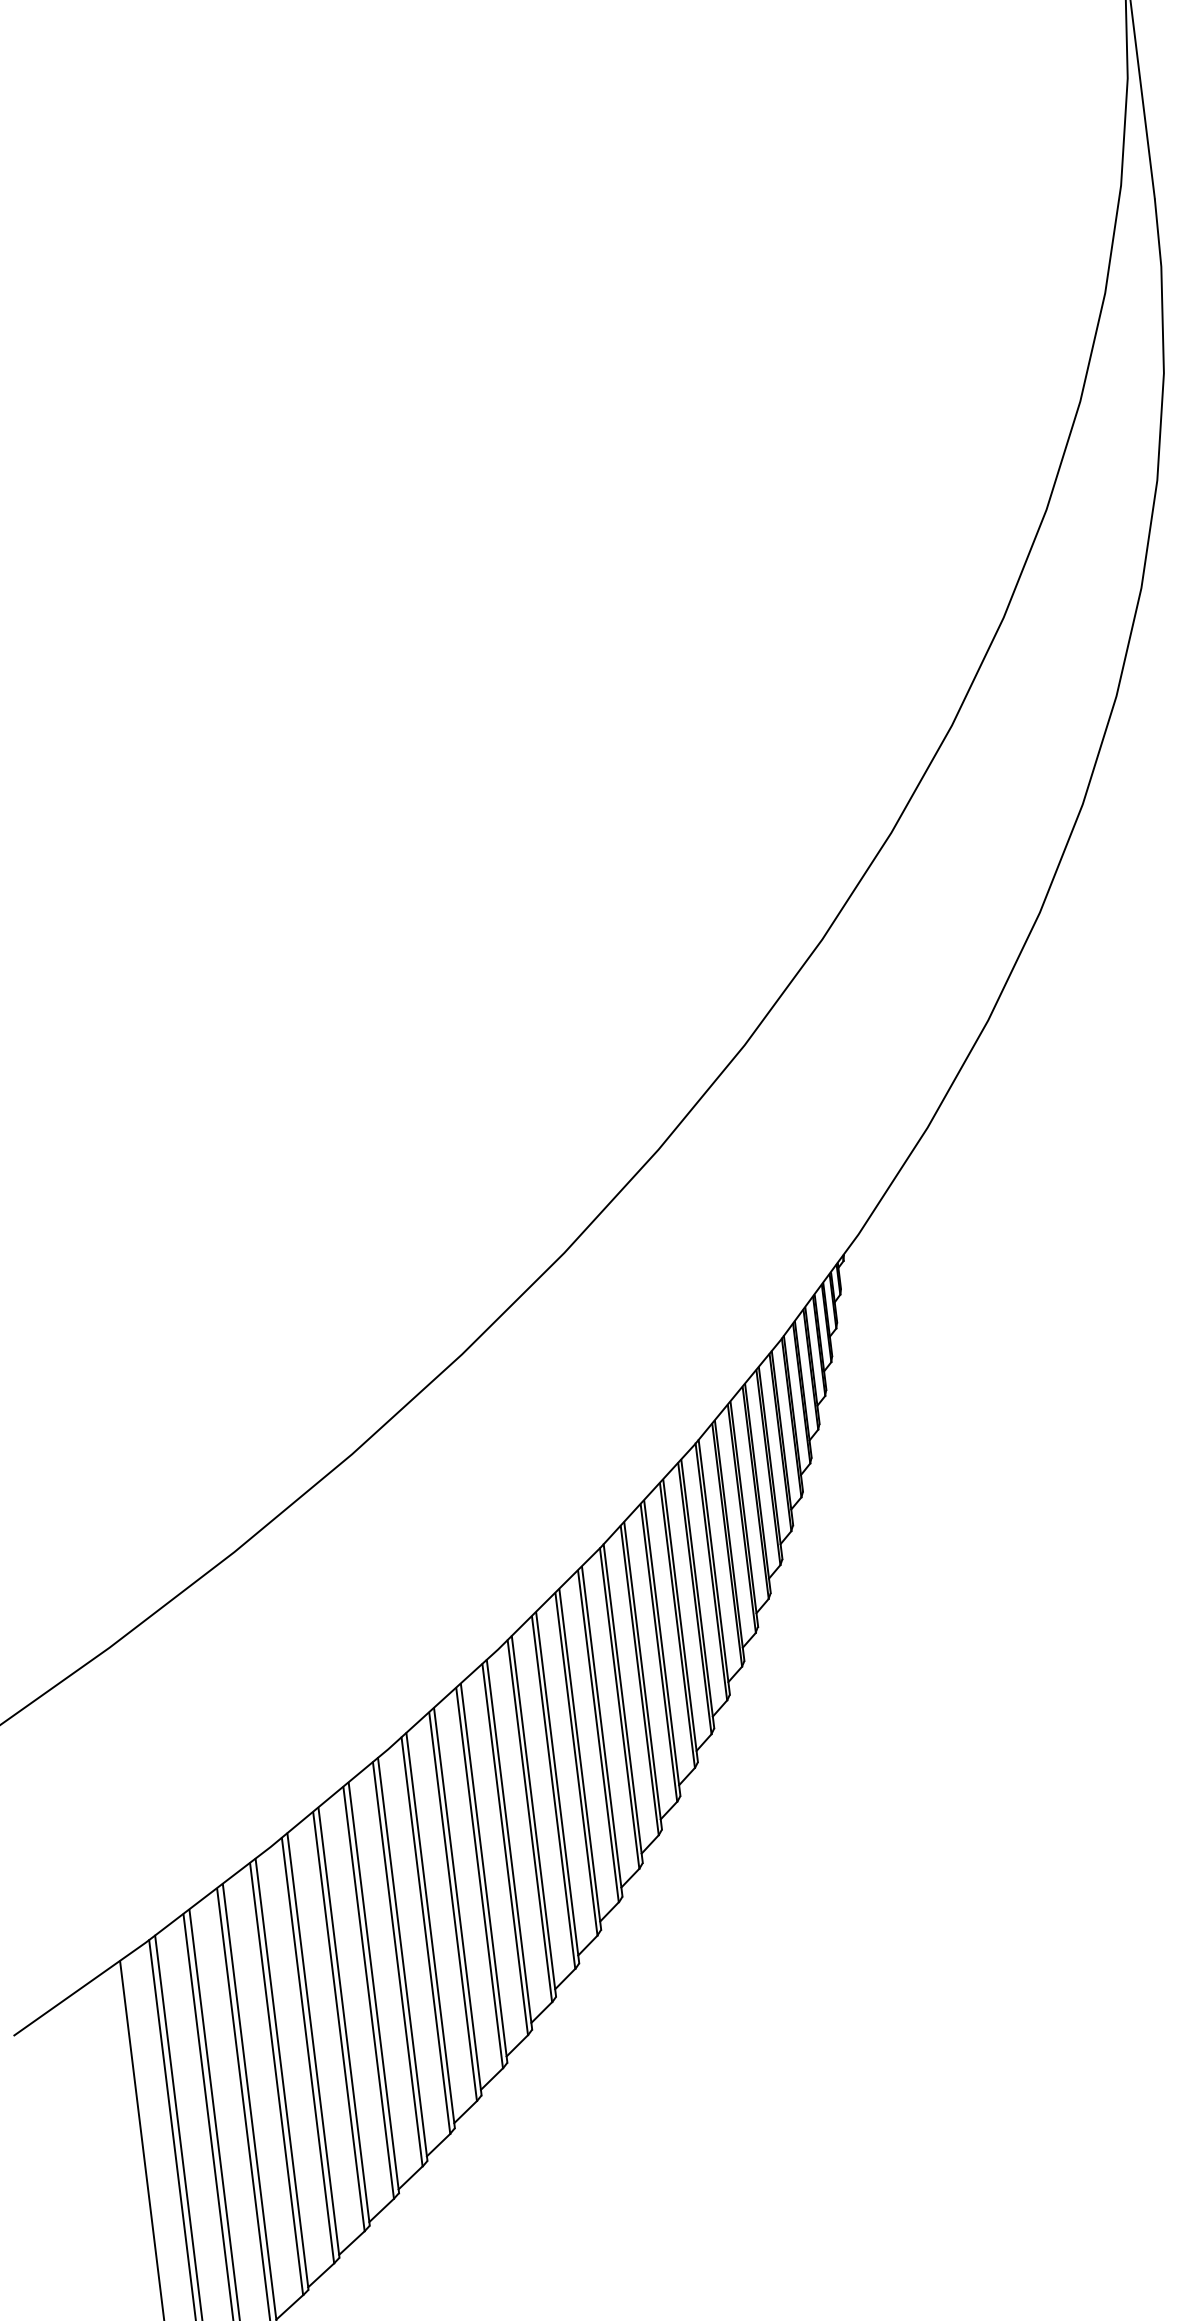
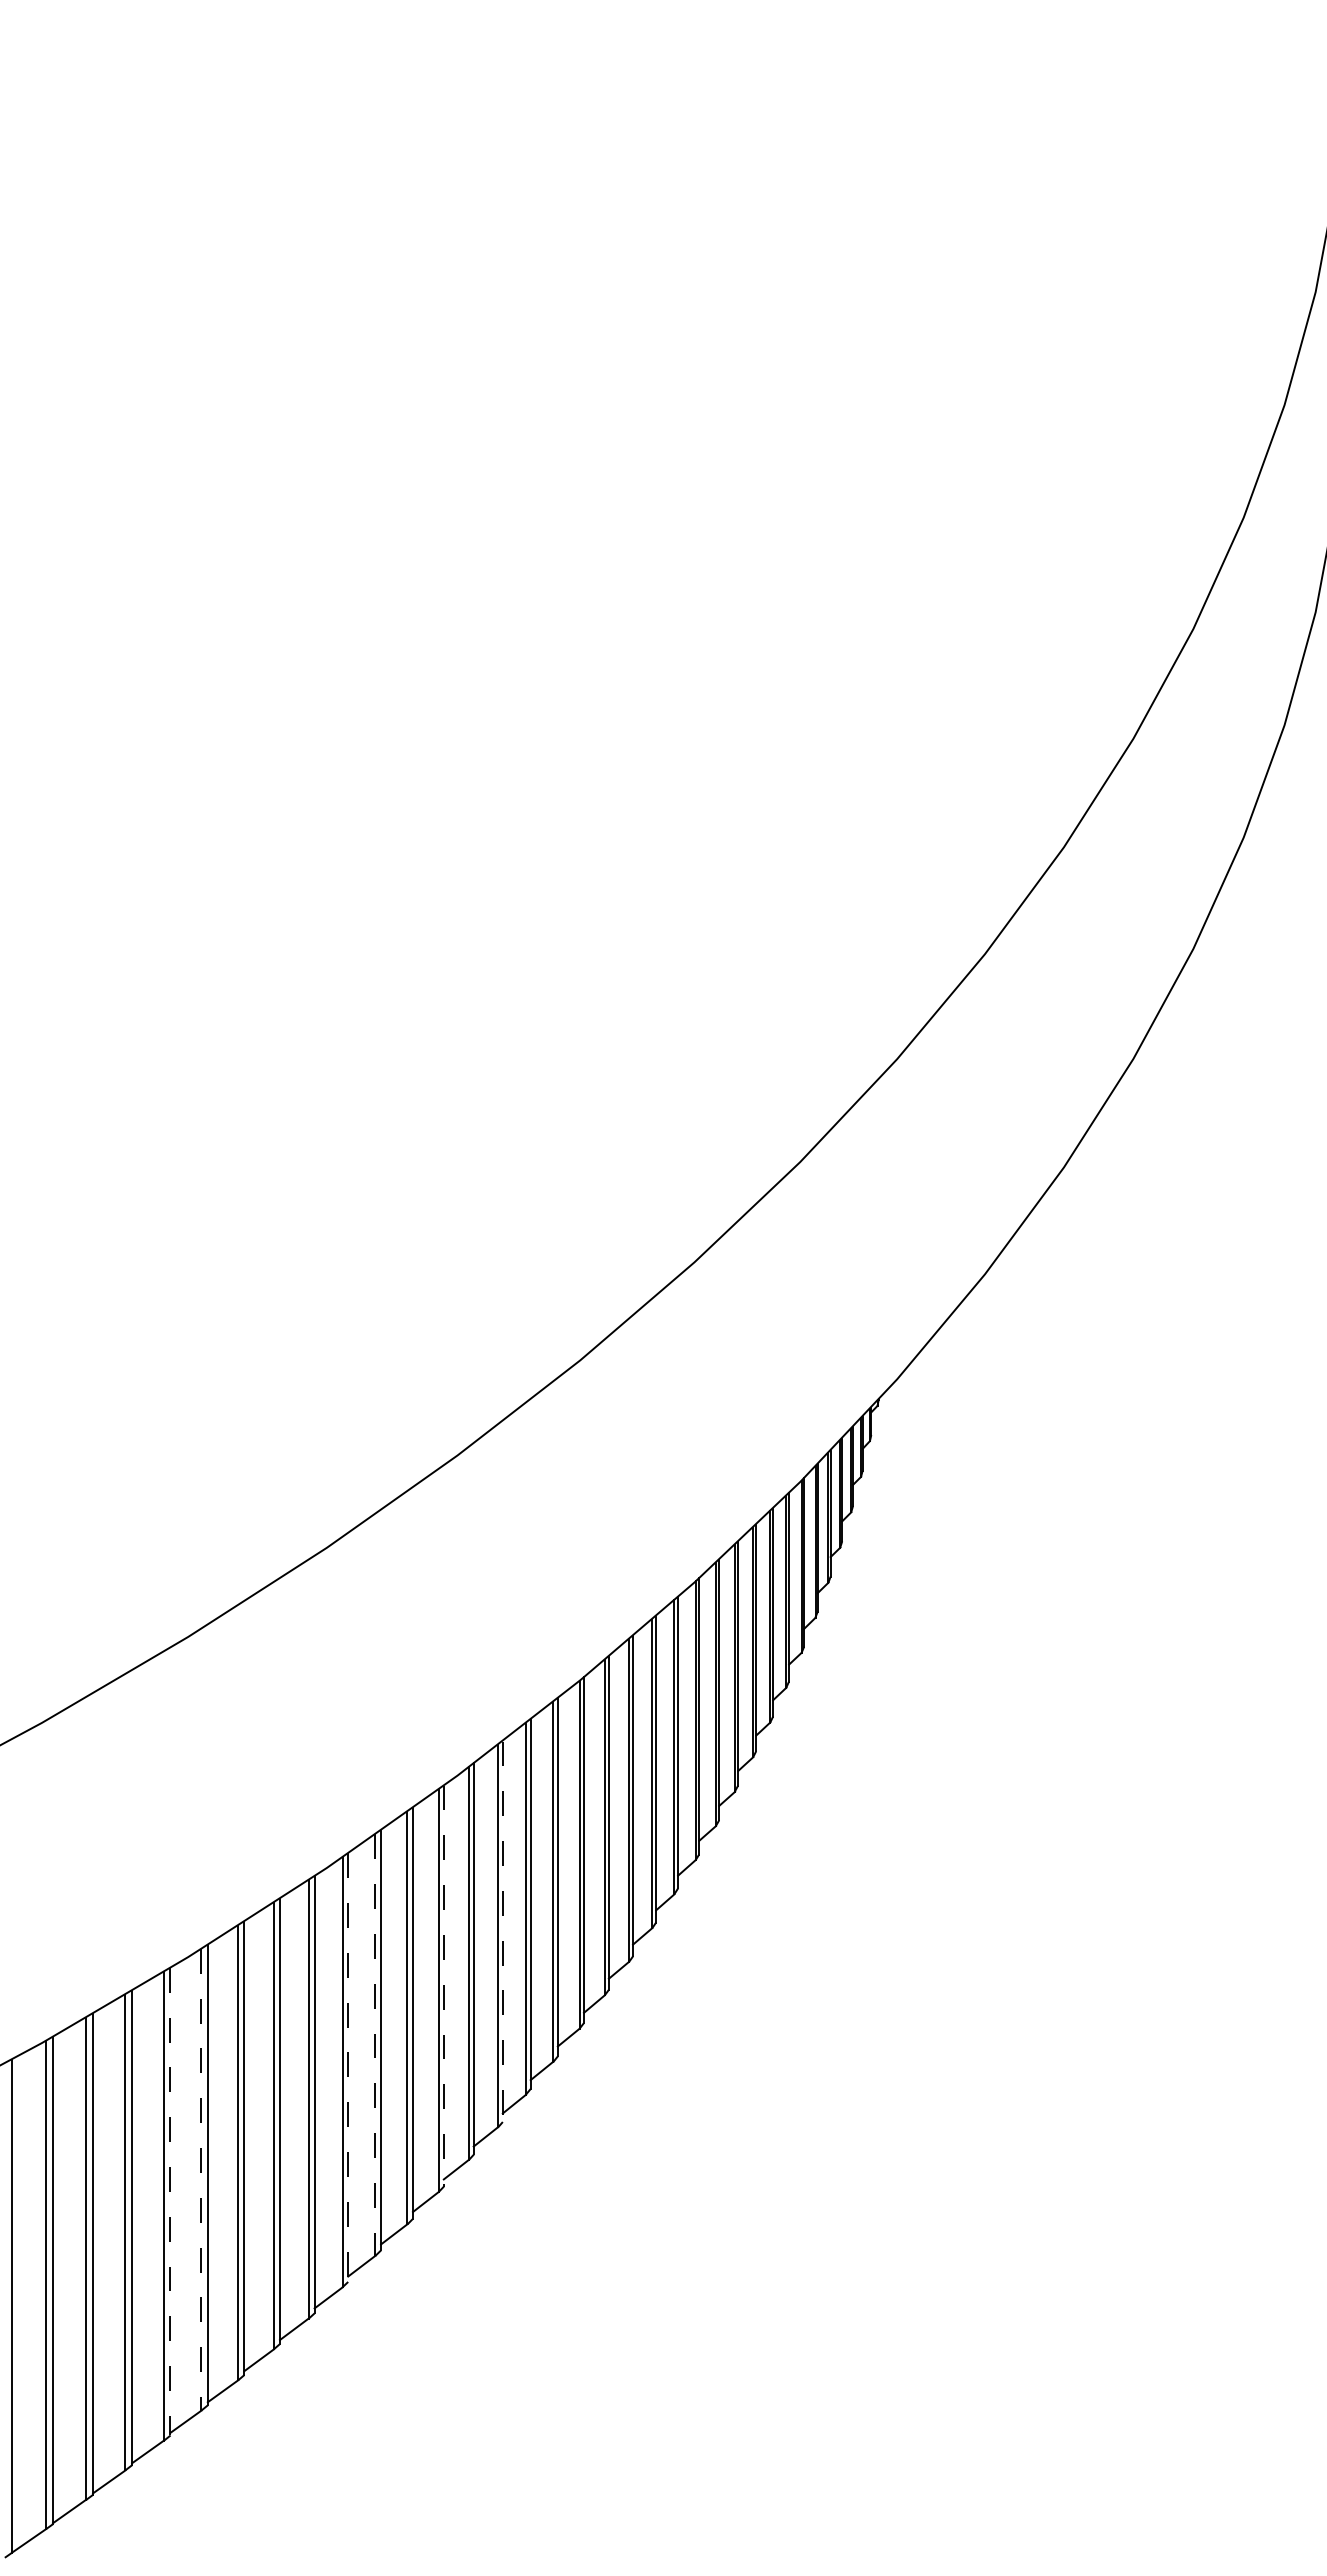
line: (557, 1788) -> (502, 1932), solid -> dashed
line: (509, 1845) -> (443, 1986), solid -> dashed
line: (453, 1907) -> (375, 2045), solid -> dashed
line: (431, 1931) -> (348, 2068), solid -> dashed
line: (308, 2050) -> (201, 2179), solid -> dashed
line: (282, 2074) -> (170, 2201), solid -> dashed

